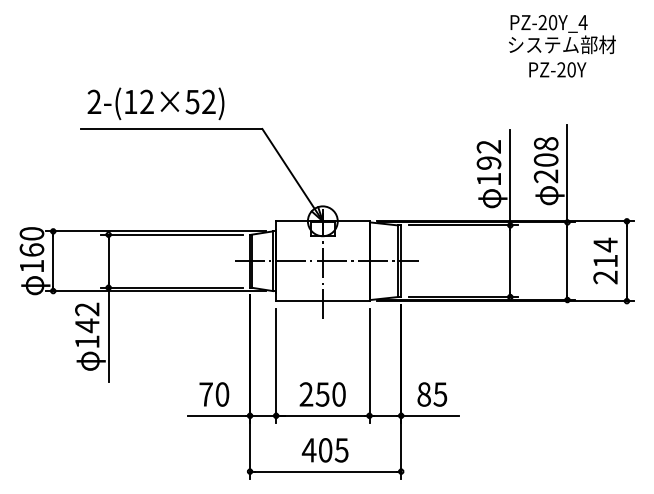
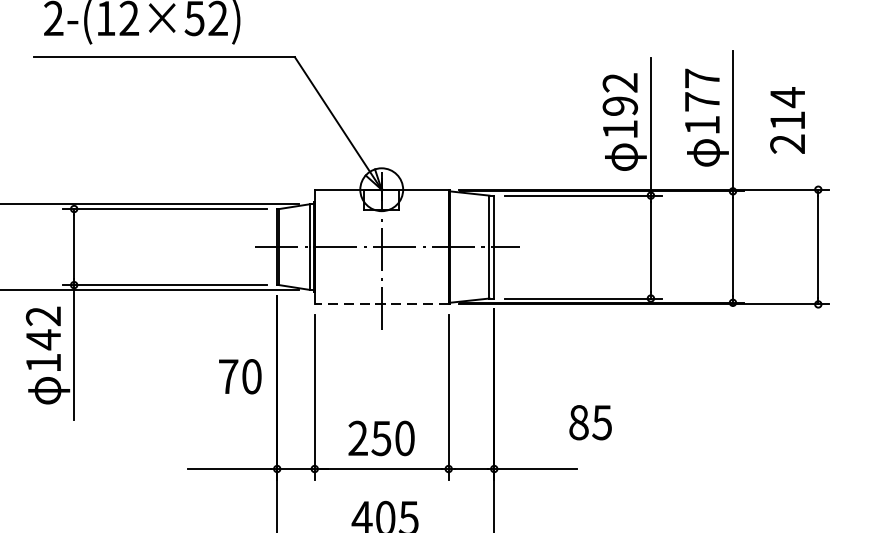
text: (545, 160) -> (701, 102), 208 -> 177
text: (605, 260) -> (787, 119), moved
line: (322, 301) -> (381, 304), solid -> dashed
text: (214, 394) -> (240, 376), moved
text: (432, 394) -> (590, 422), moved

